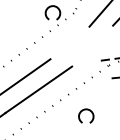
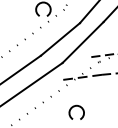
line: (69, 42) -> (59, 38), added
line: (92, 45) -> (82, 41), added
line: (91, 80) -> (81, 76), added

